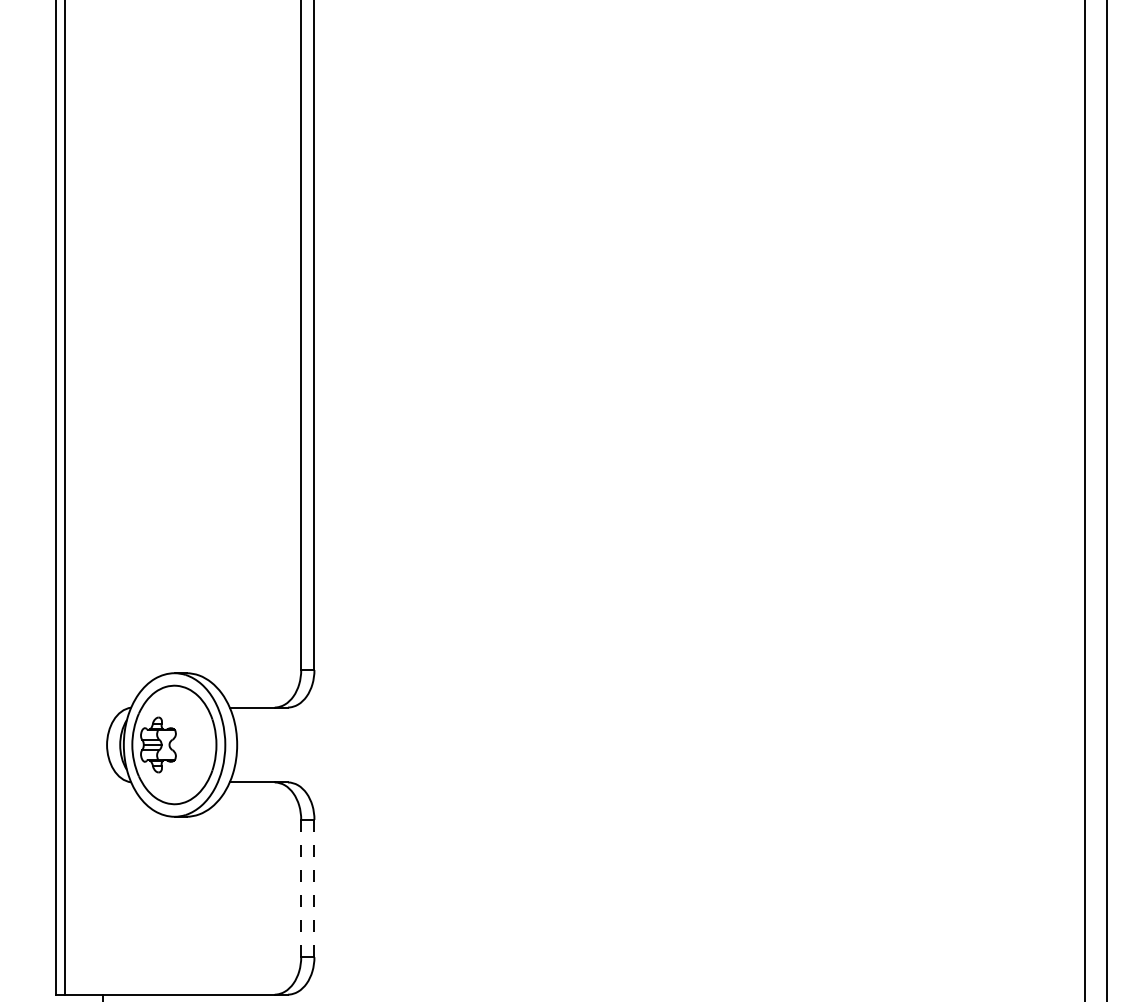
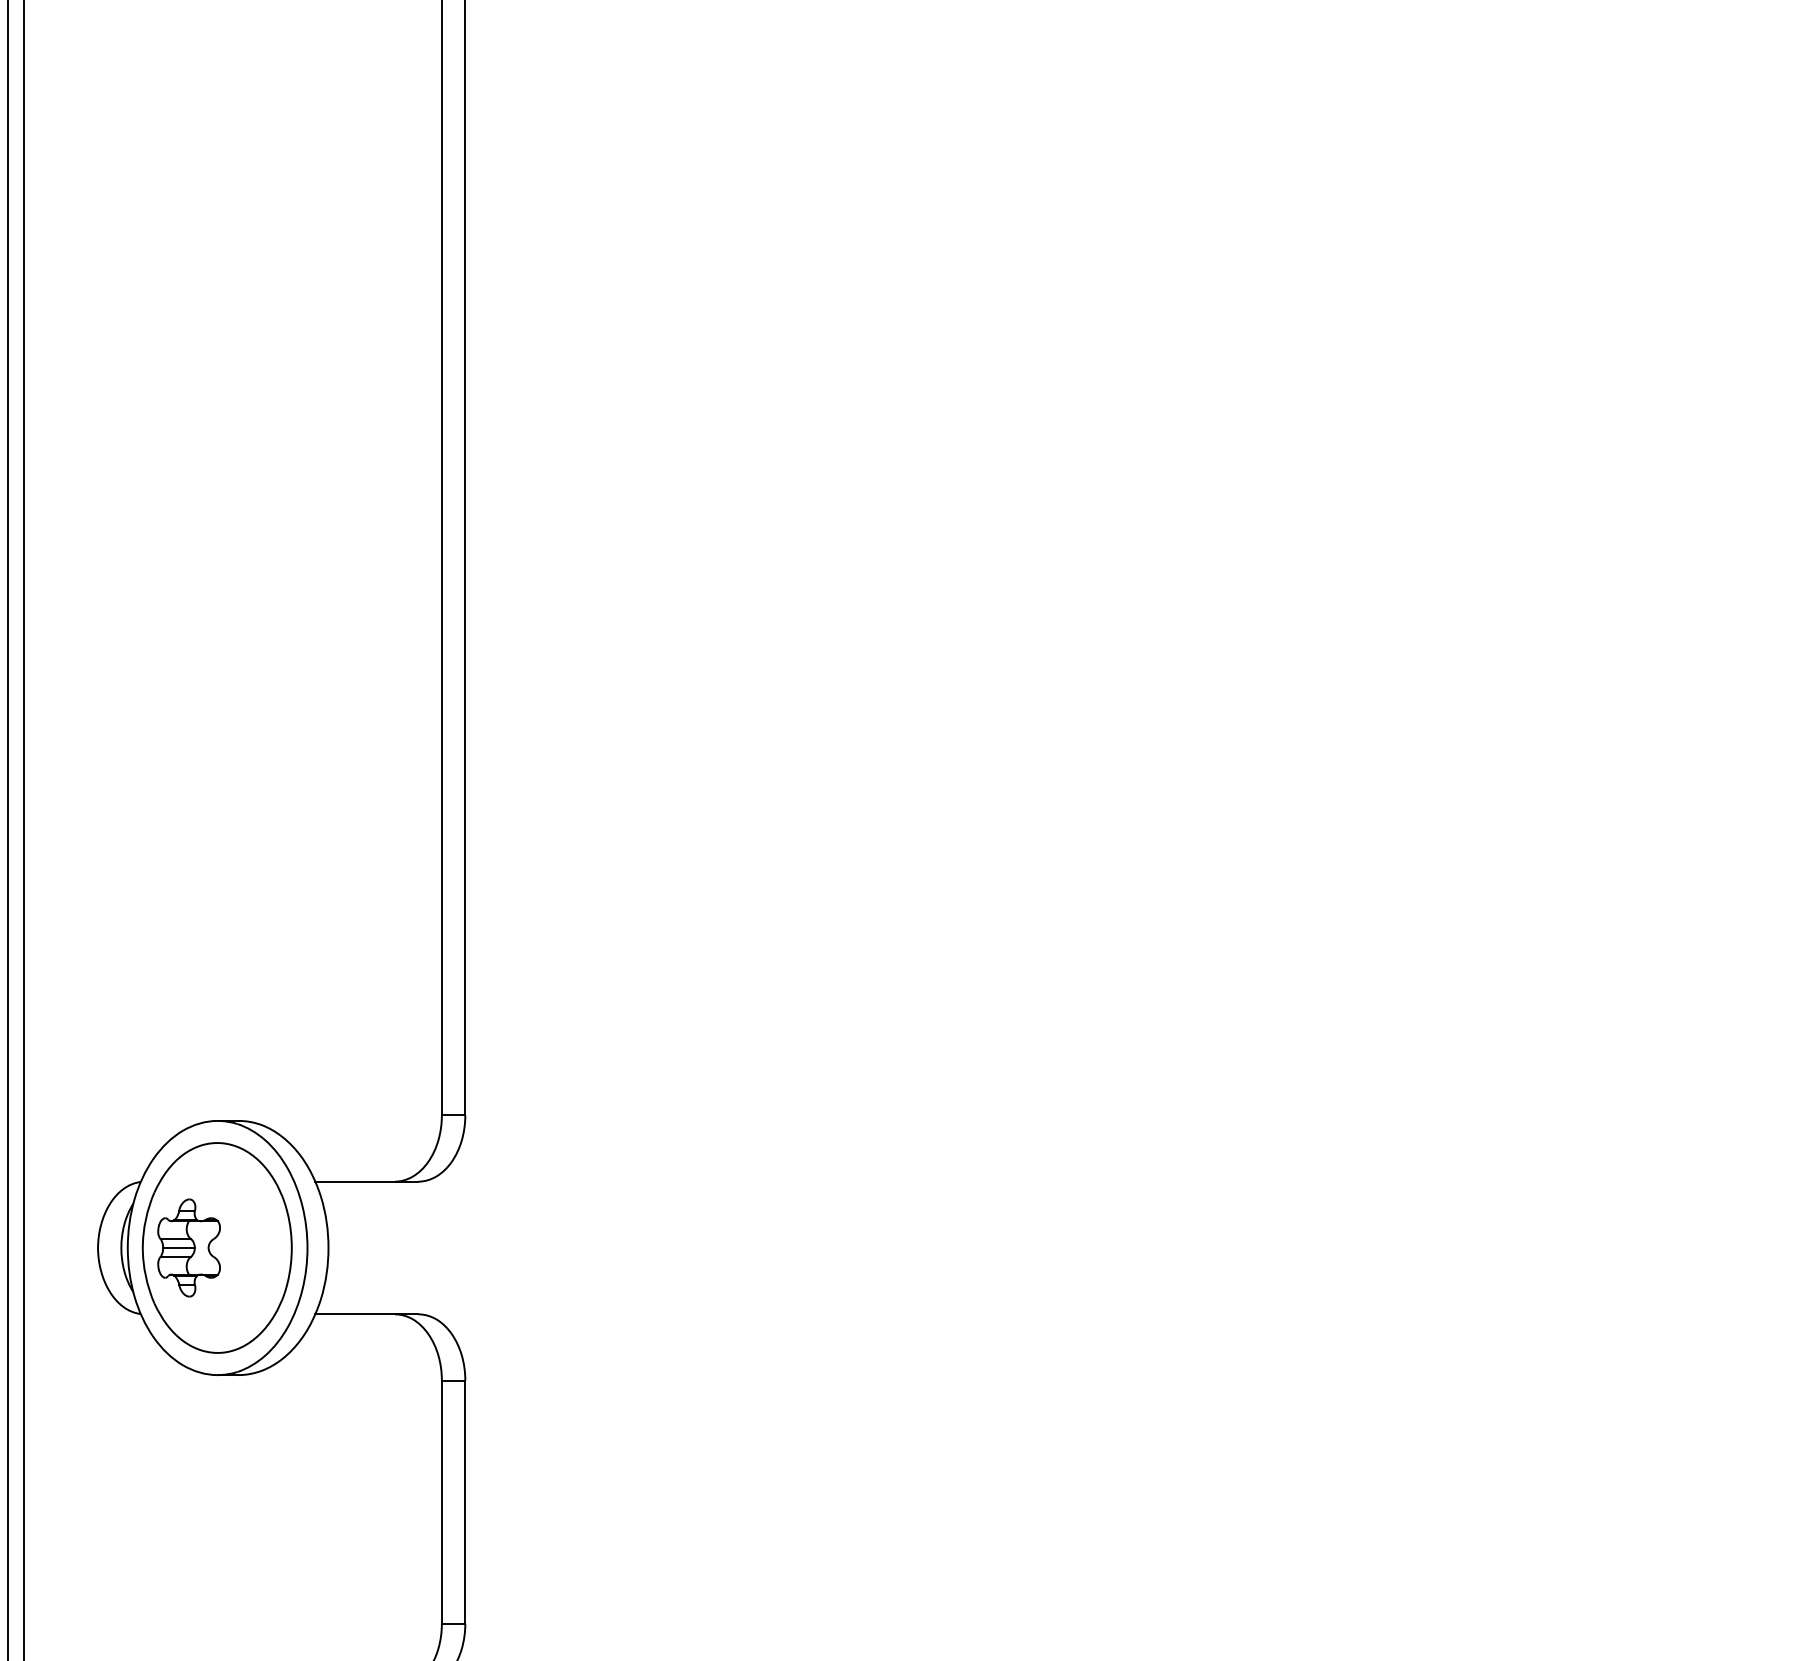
line: (301, 888) -> (442, 1502), dashed -> solid
line: (314, 888) -> (465, 1502), dashed -> solid

